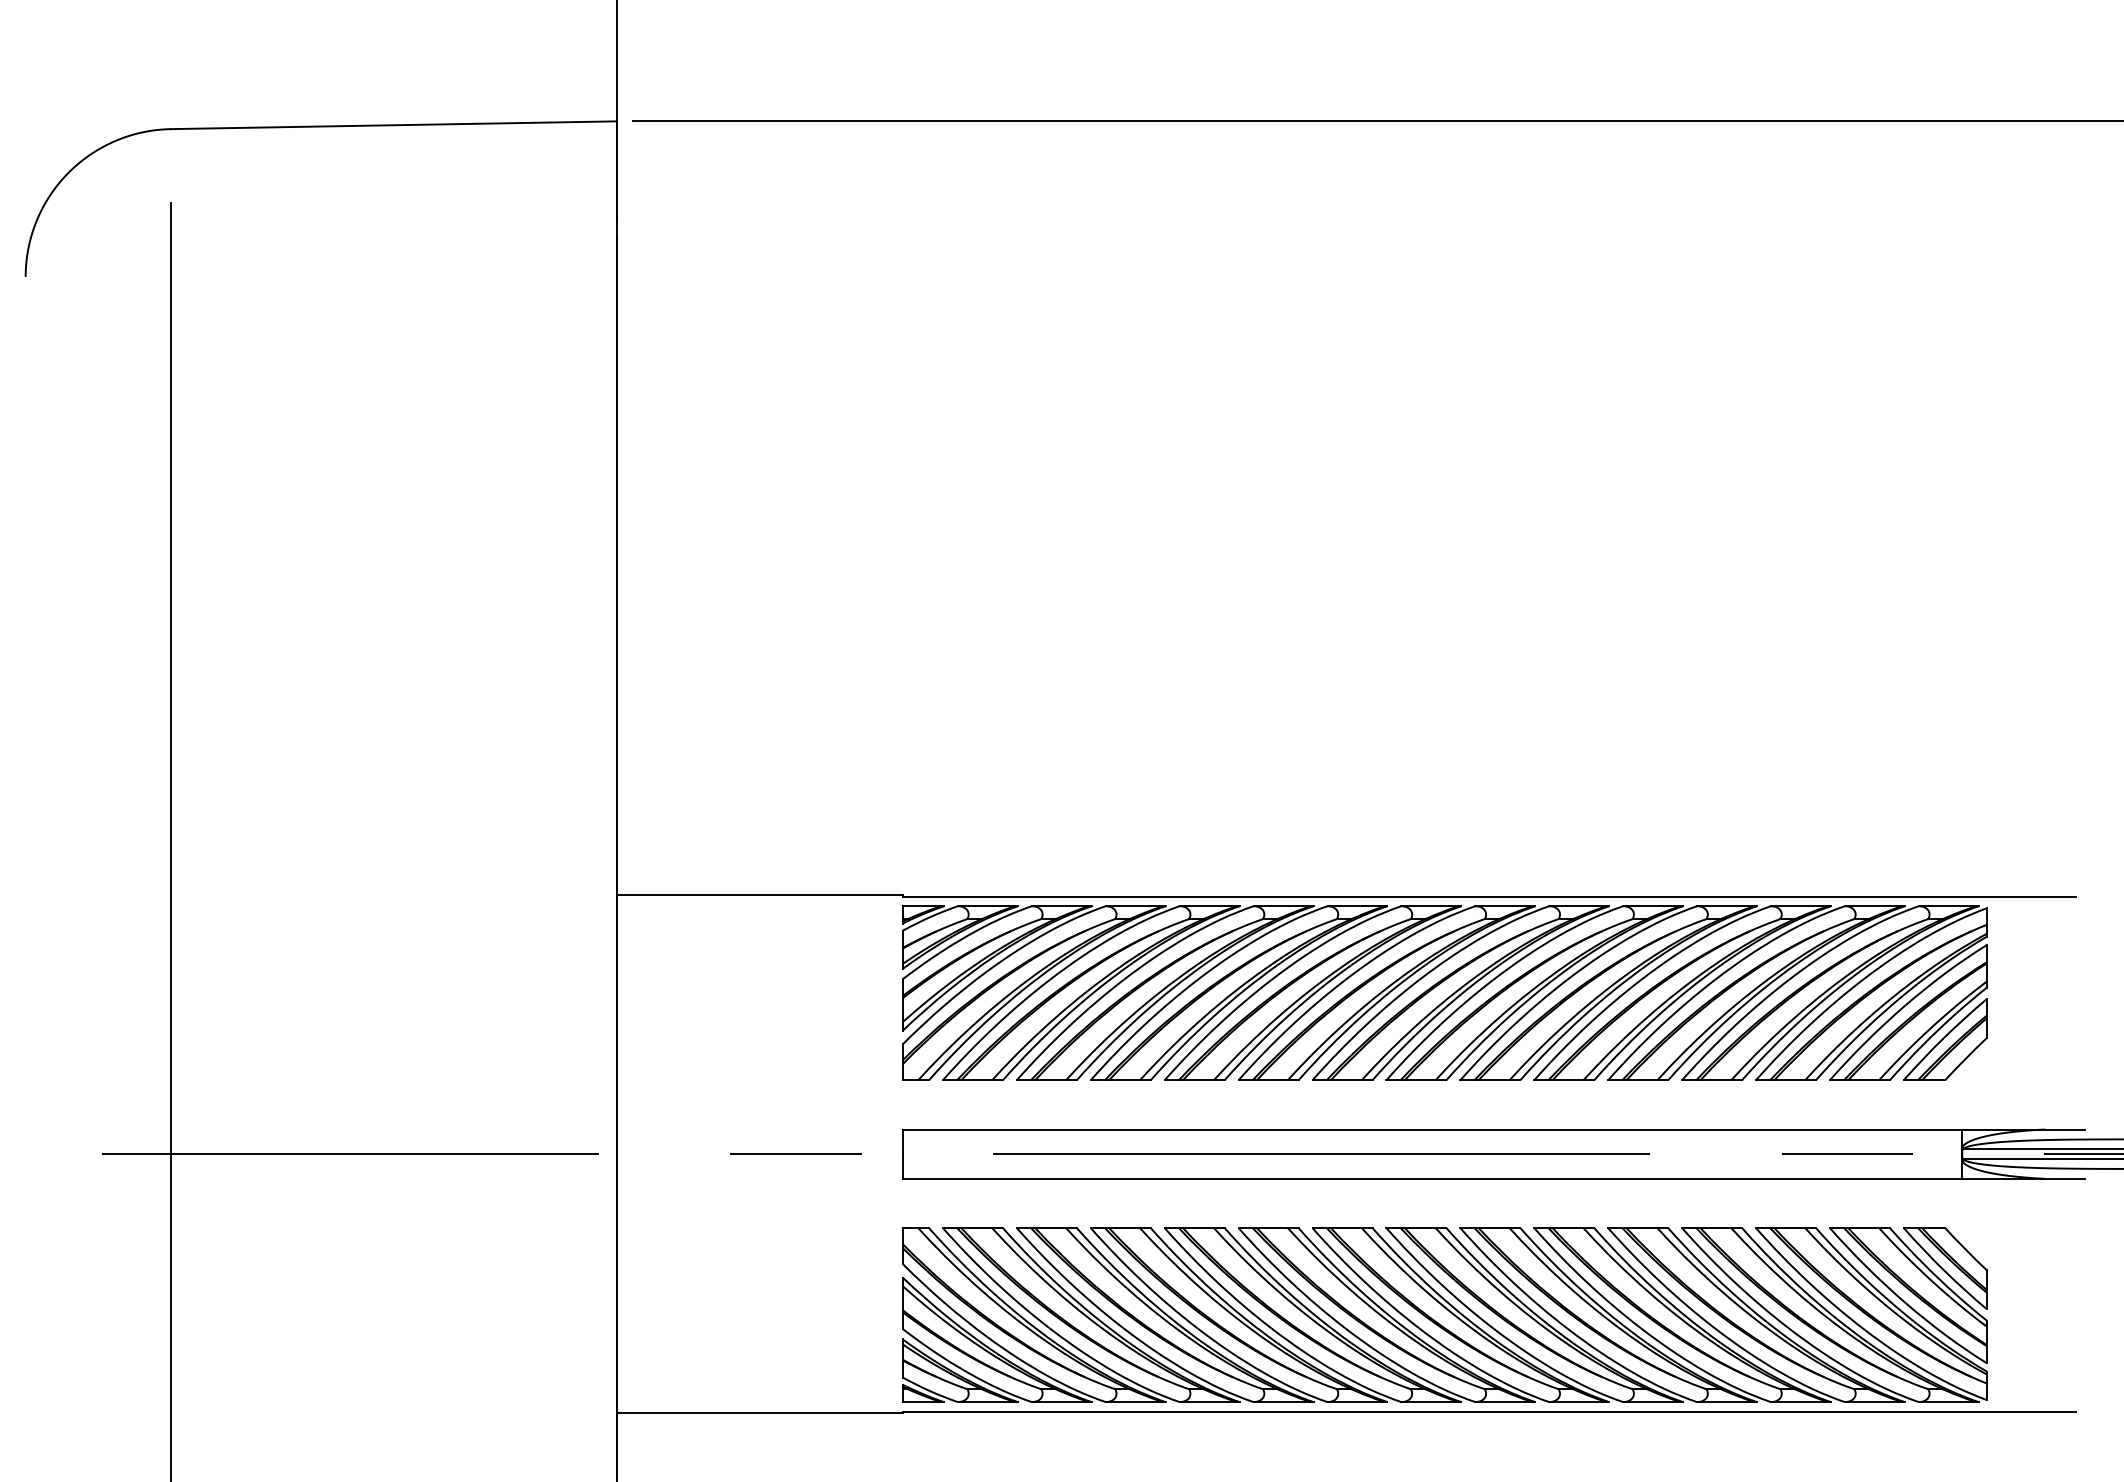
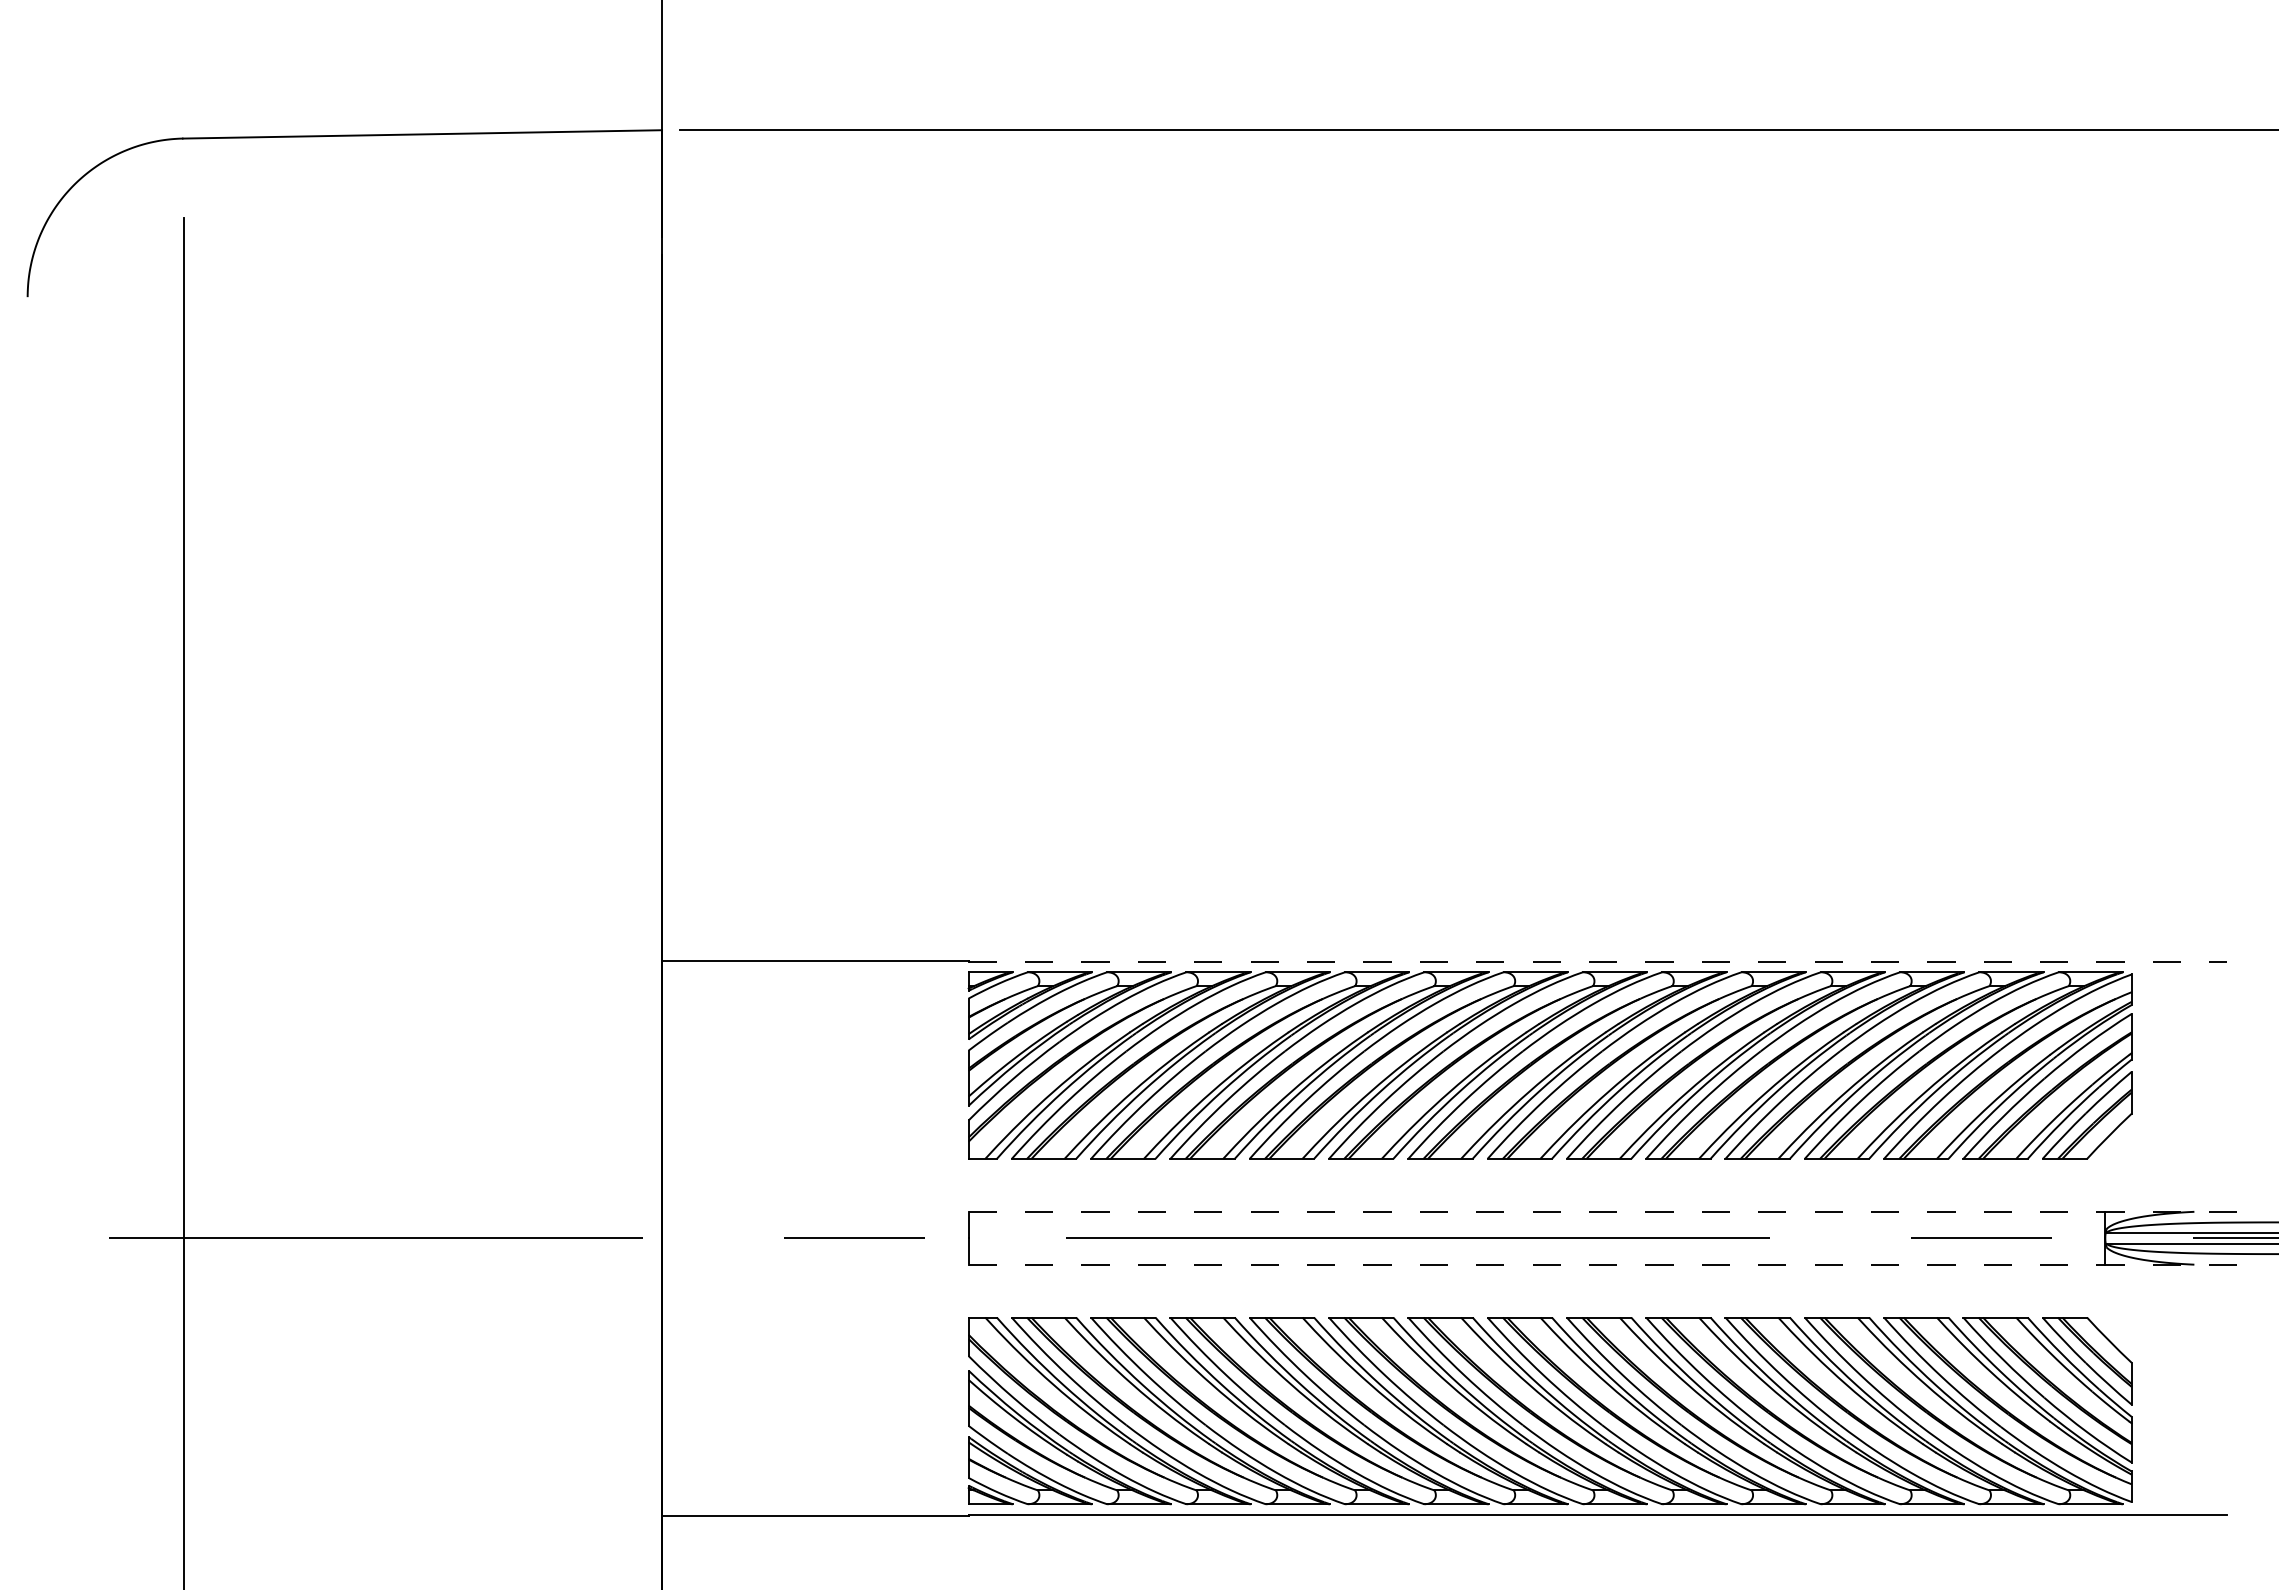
line: (1489, 896) -> (1598, 961), solid -> dashed
line: (1494, 1129) -> (1603, 1211), solid -> dashed
line: (1494, 1178) -> (1603, 1264), solid -> dashed

